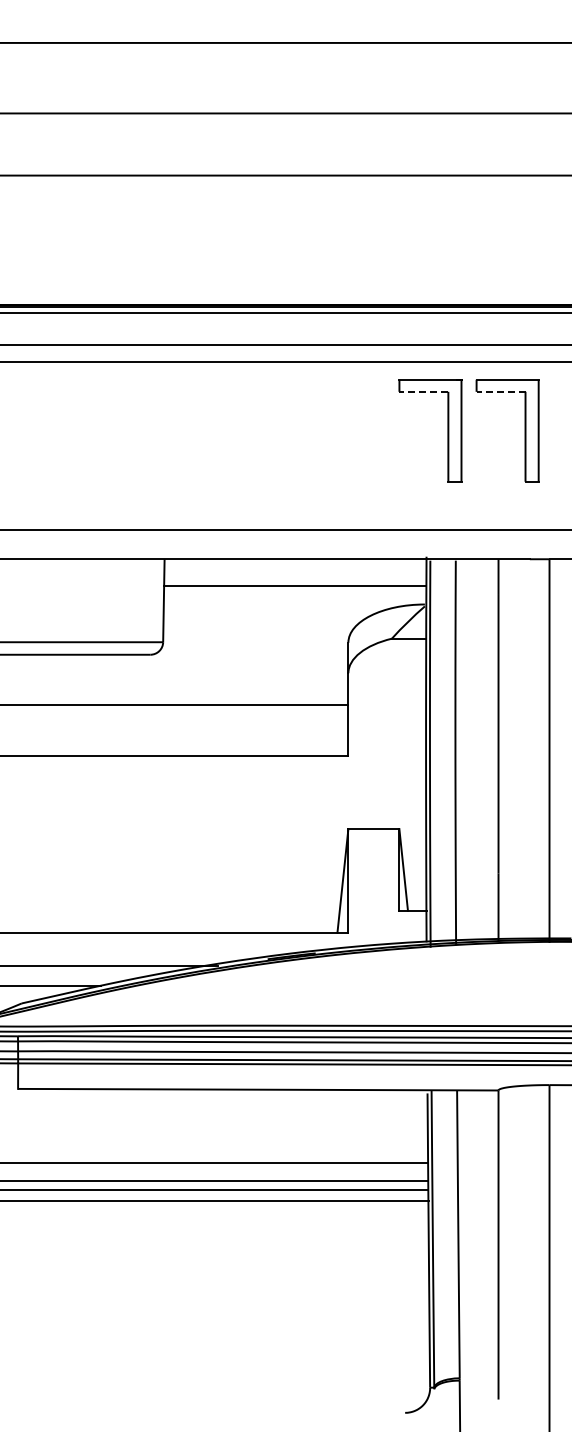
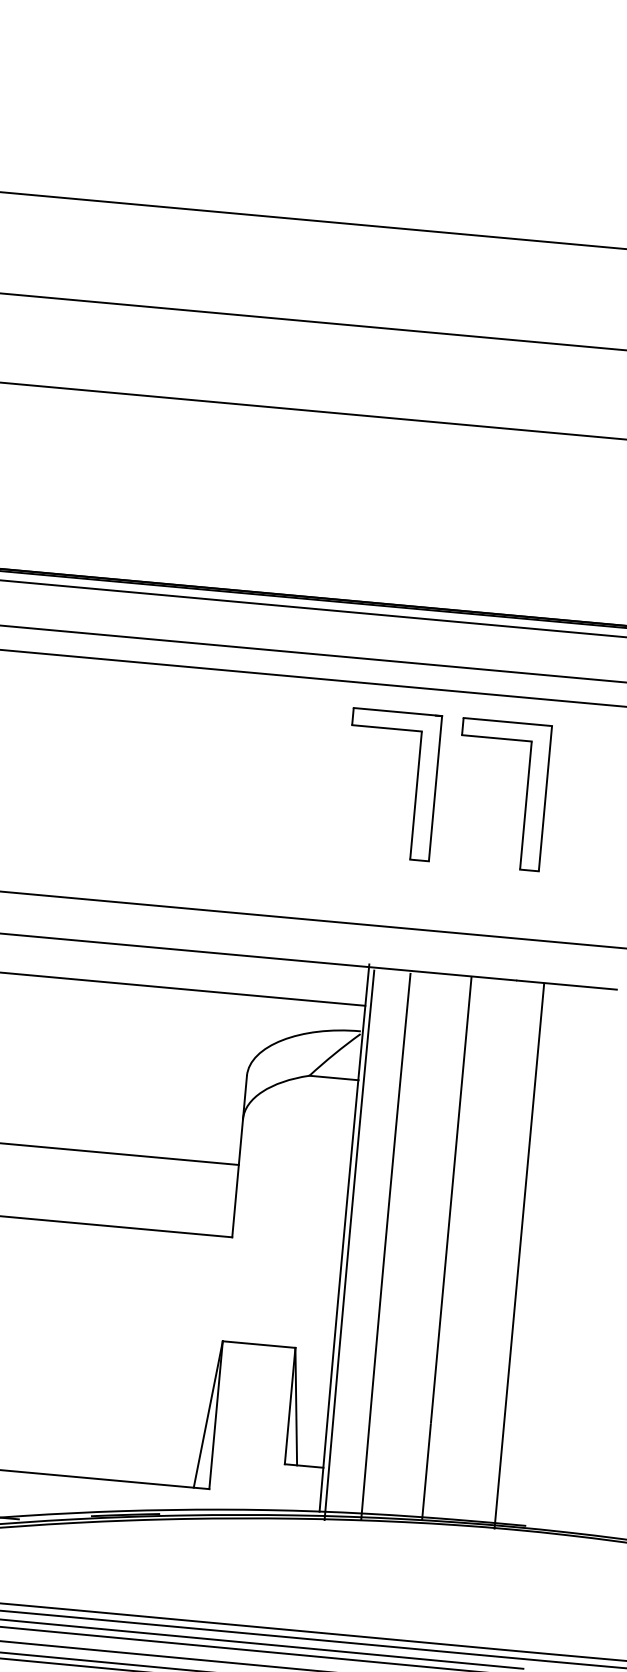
line: (423, 391) -> (386, 727), dashed -> solid
line: (500, 391) -> (496, 737), dashed -> solid

